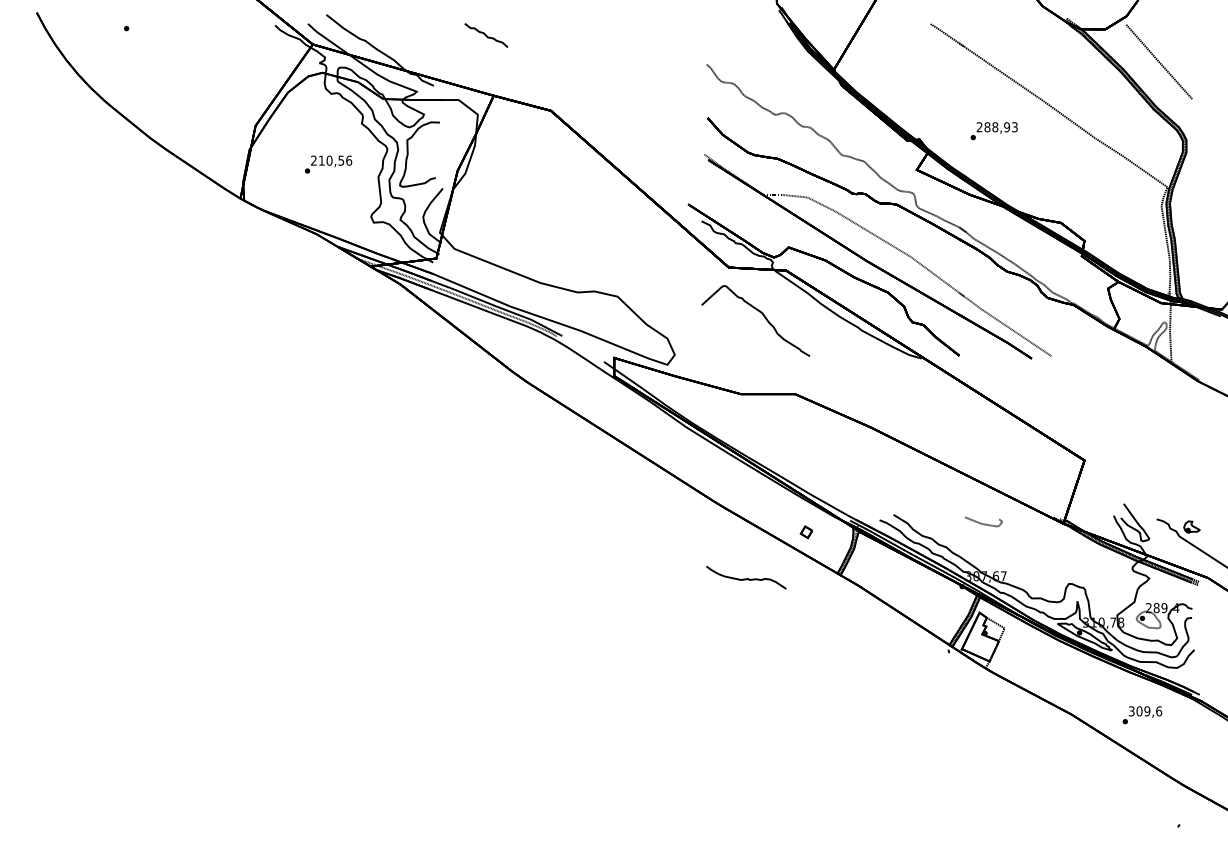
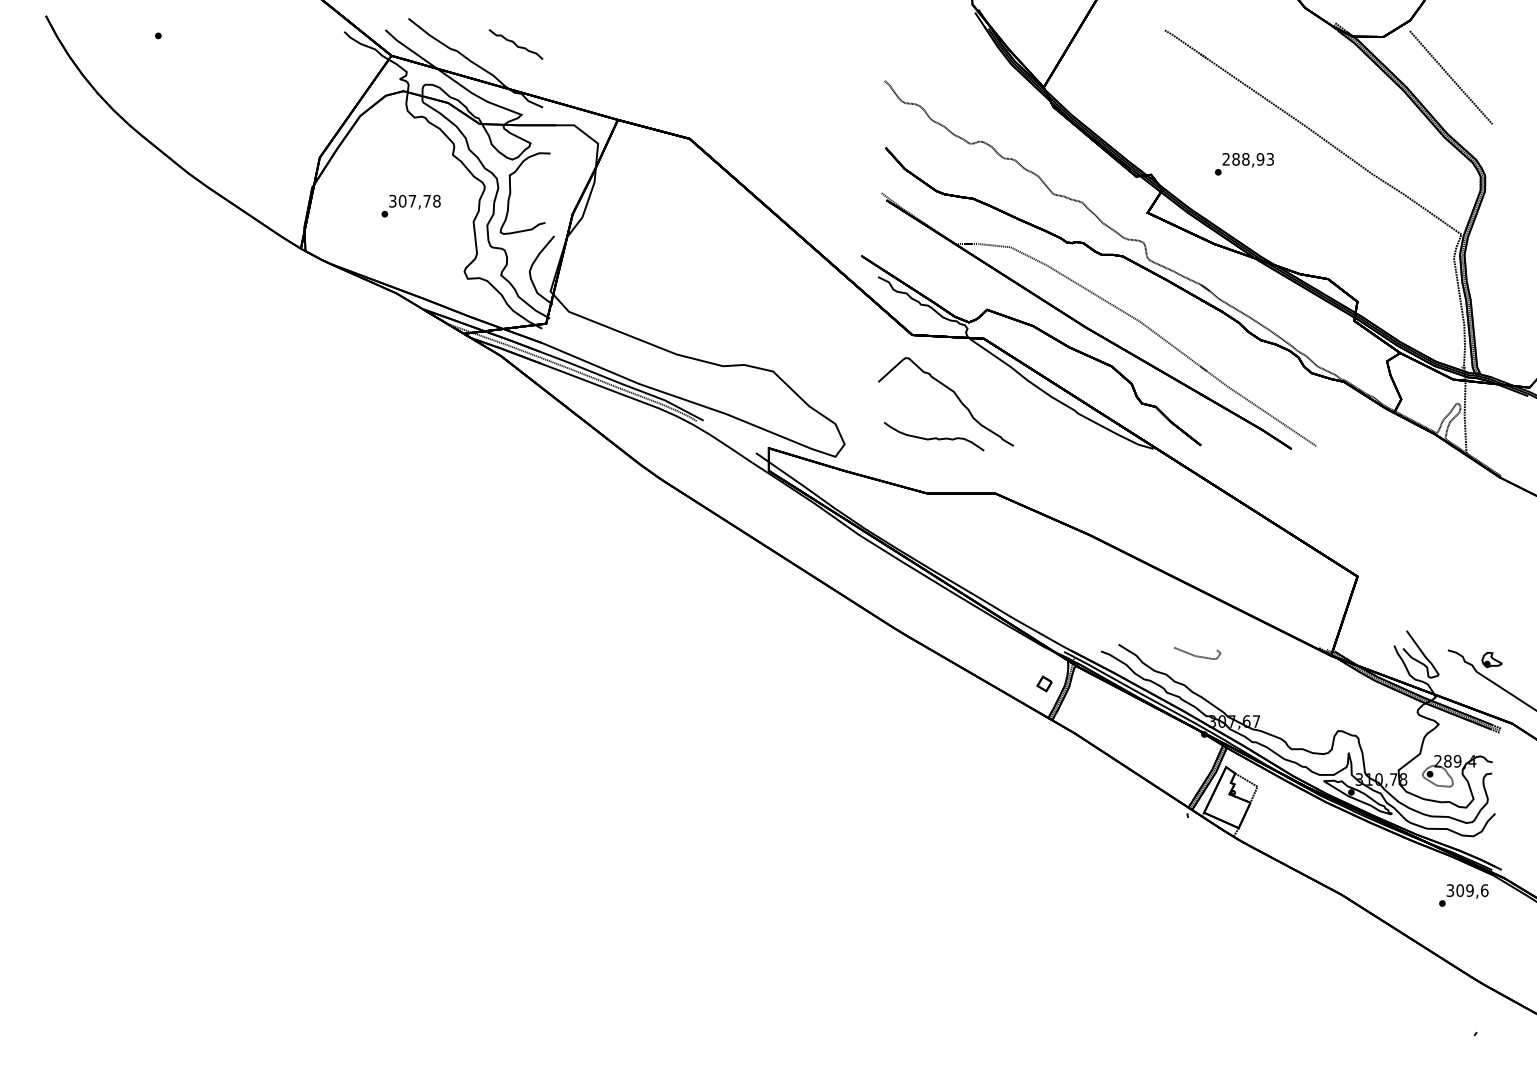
curve: (486, 35) -> (516, 44), moved
text: (331, 160) -> (414, 200), 210,56 -> 307,78
part: (983, 521) -> (1197, 652), moved
part: (805, 532) -> (1043, 684), moved
curve: (746, 578) -> (934, 437), moved
text: (1142, 715) -> (1463, 895), moved

